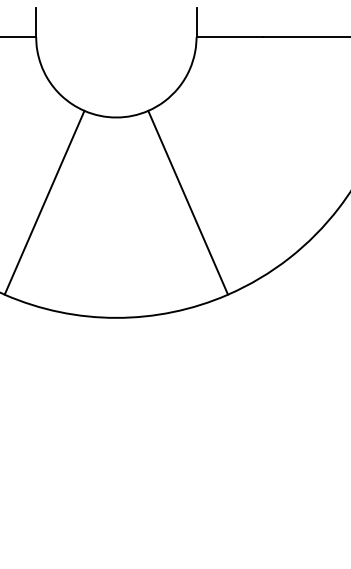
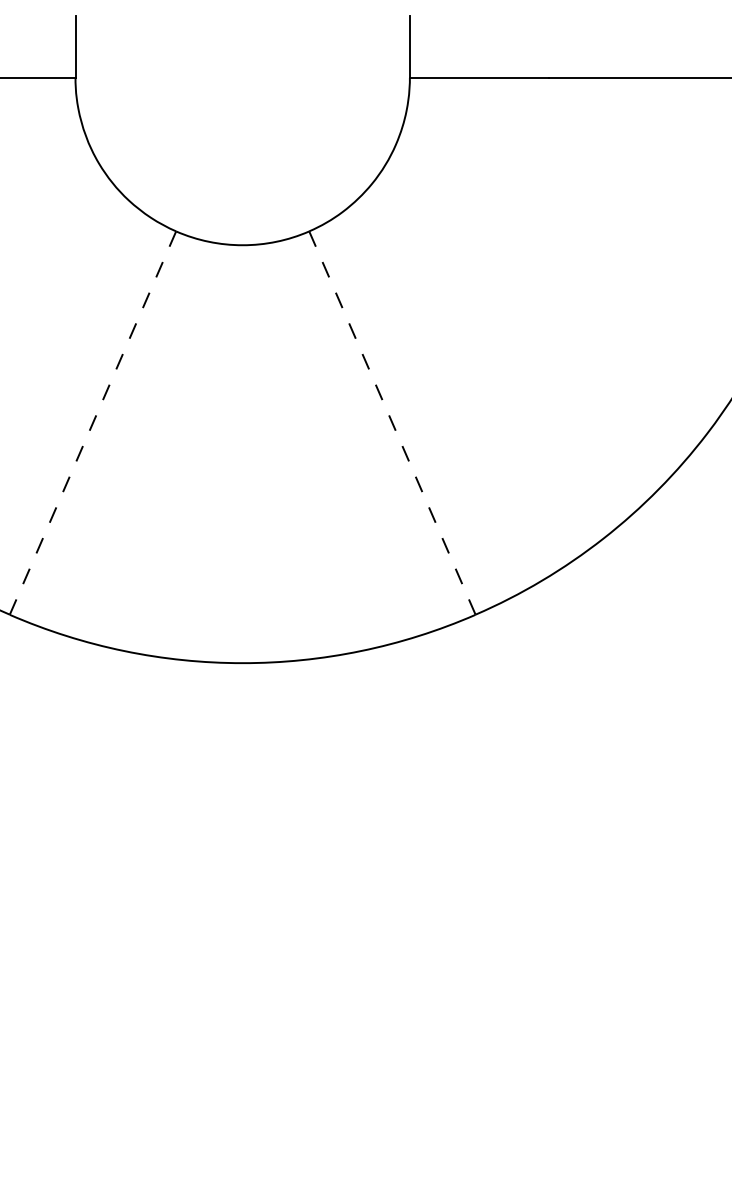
line: (44, 203) -> (92, 424), solid -> dashed
line: (188, 203) -> (393, 424), solid -> dashed

